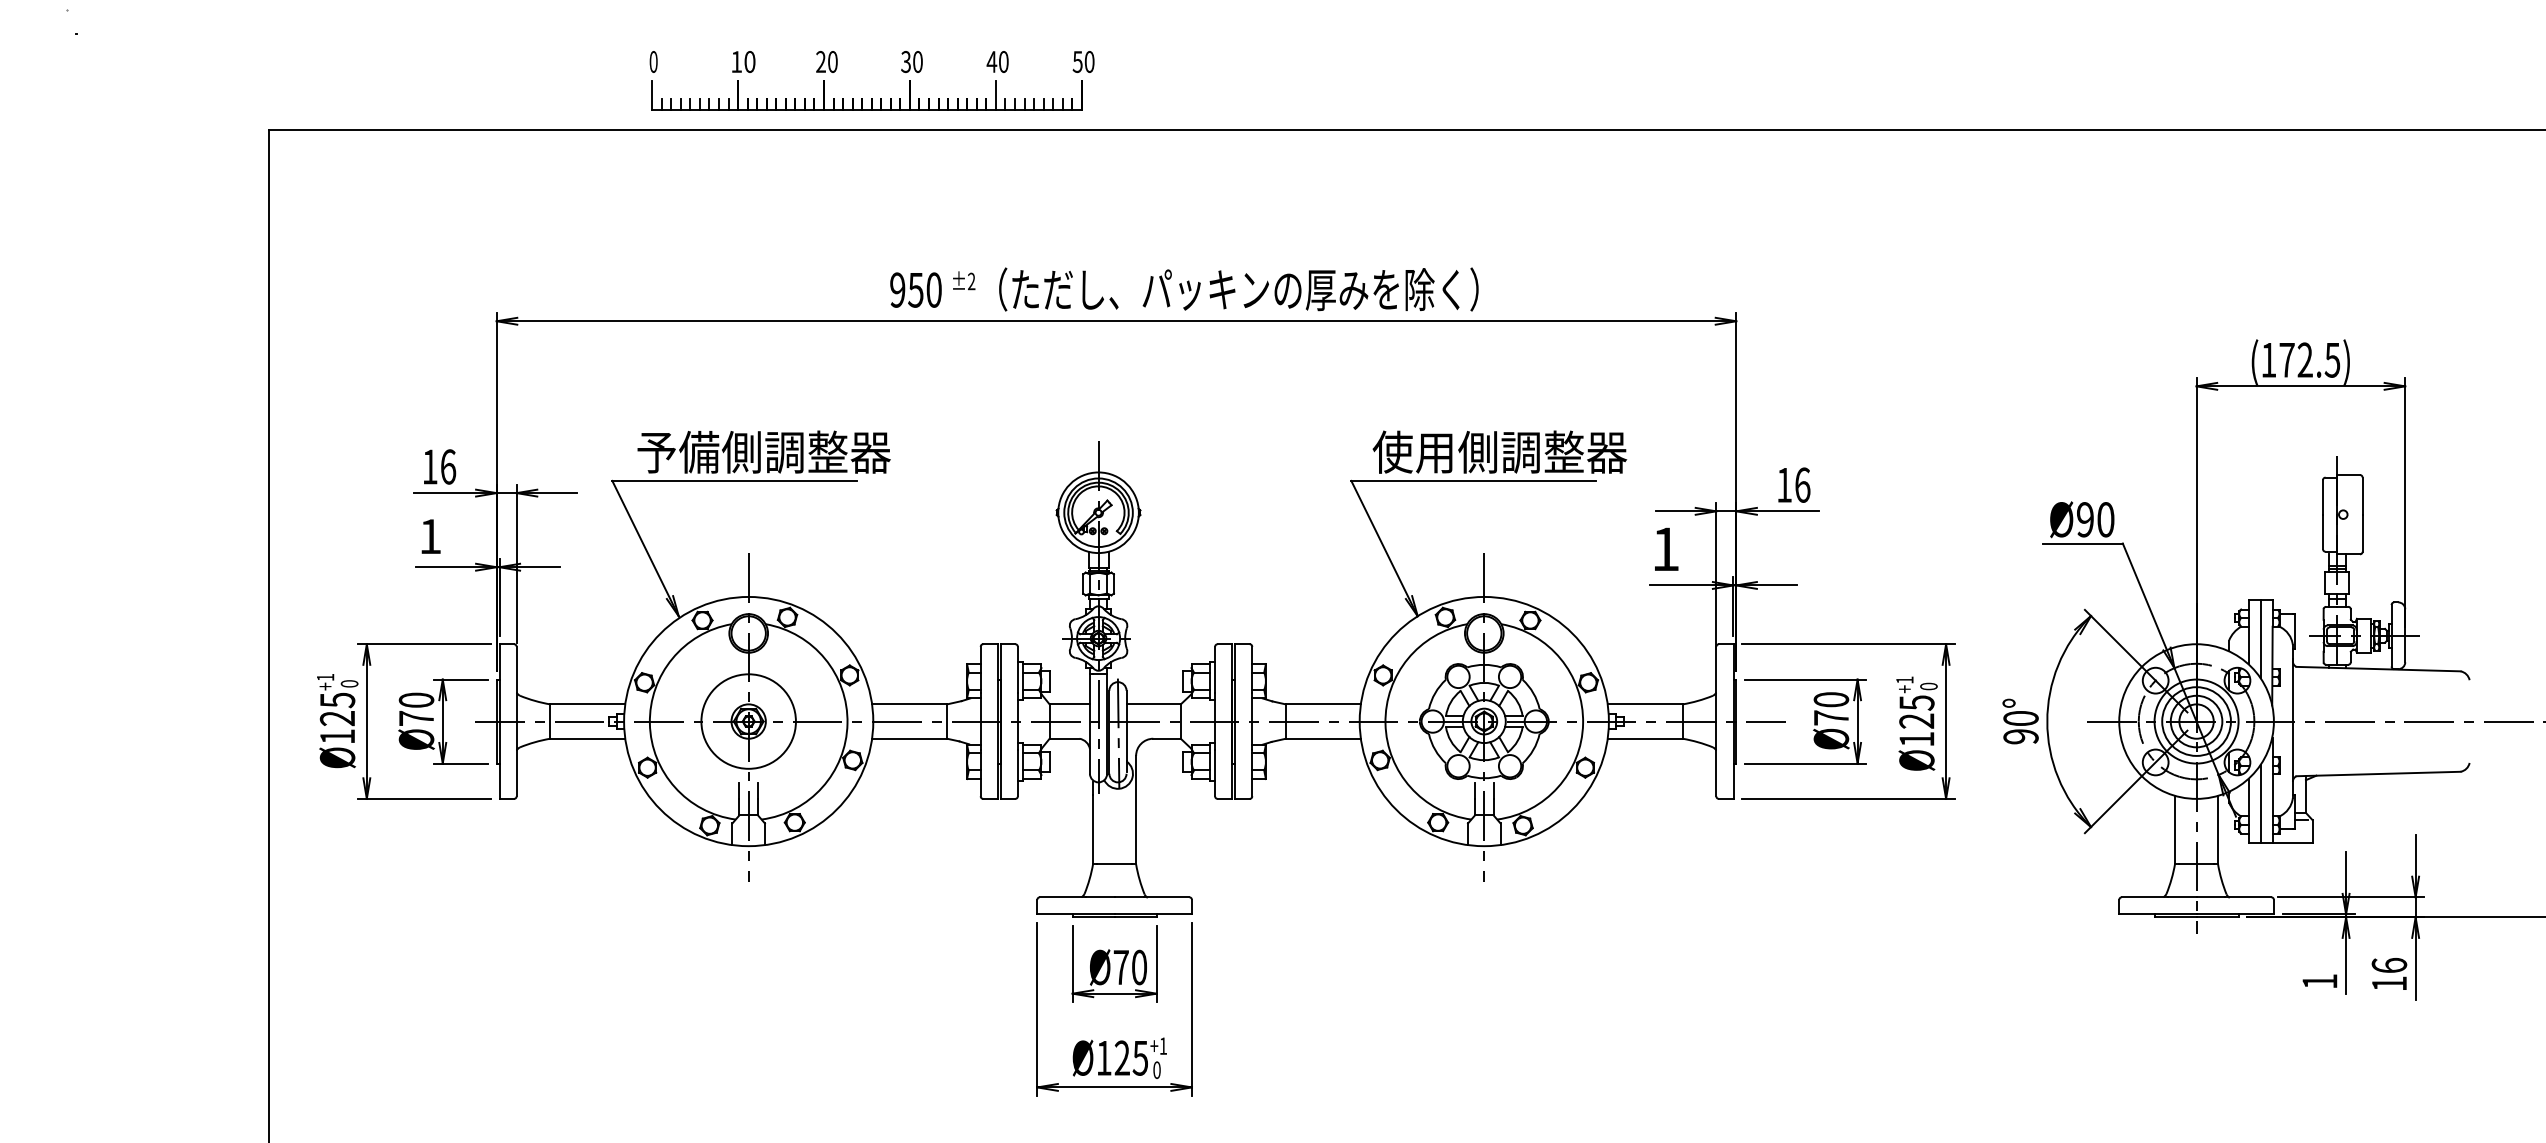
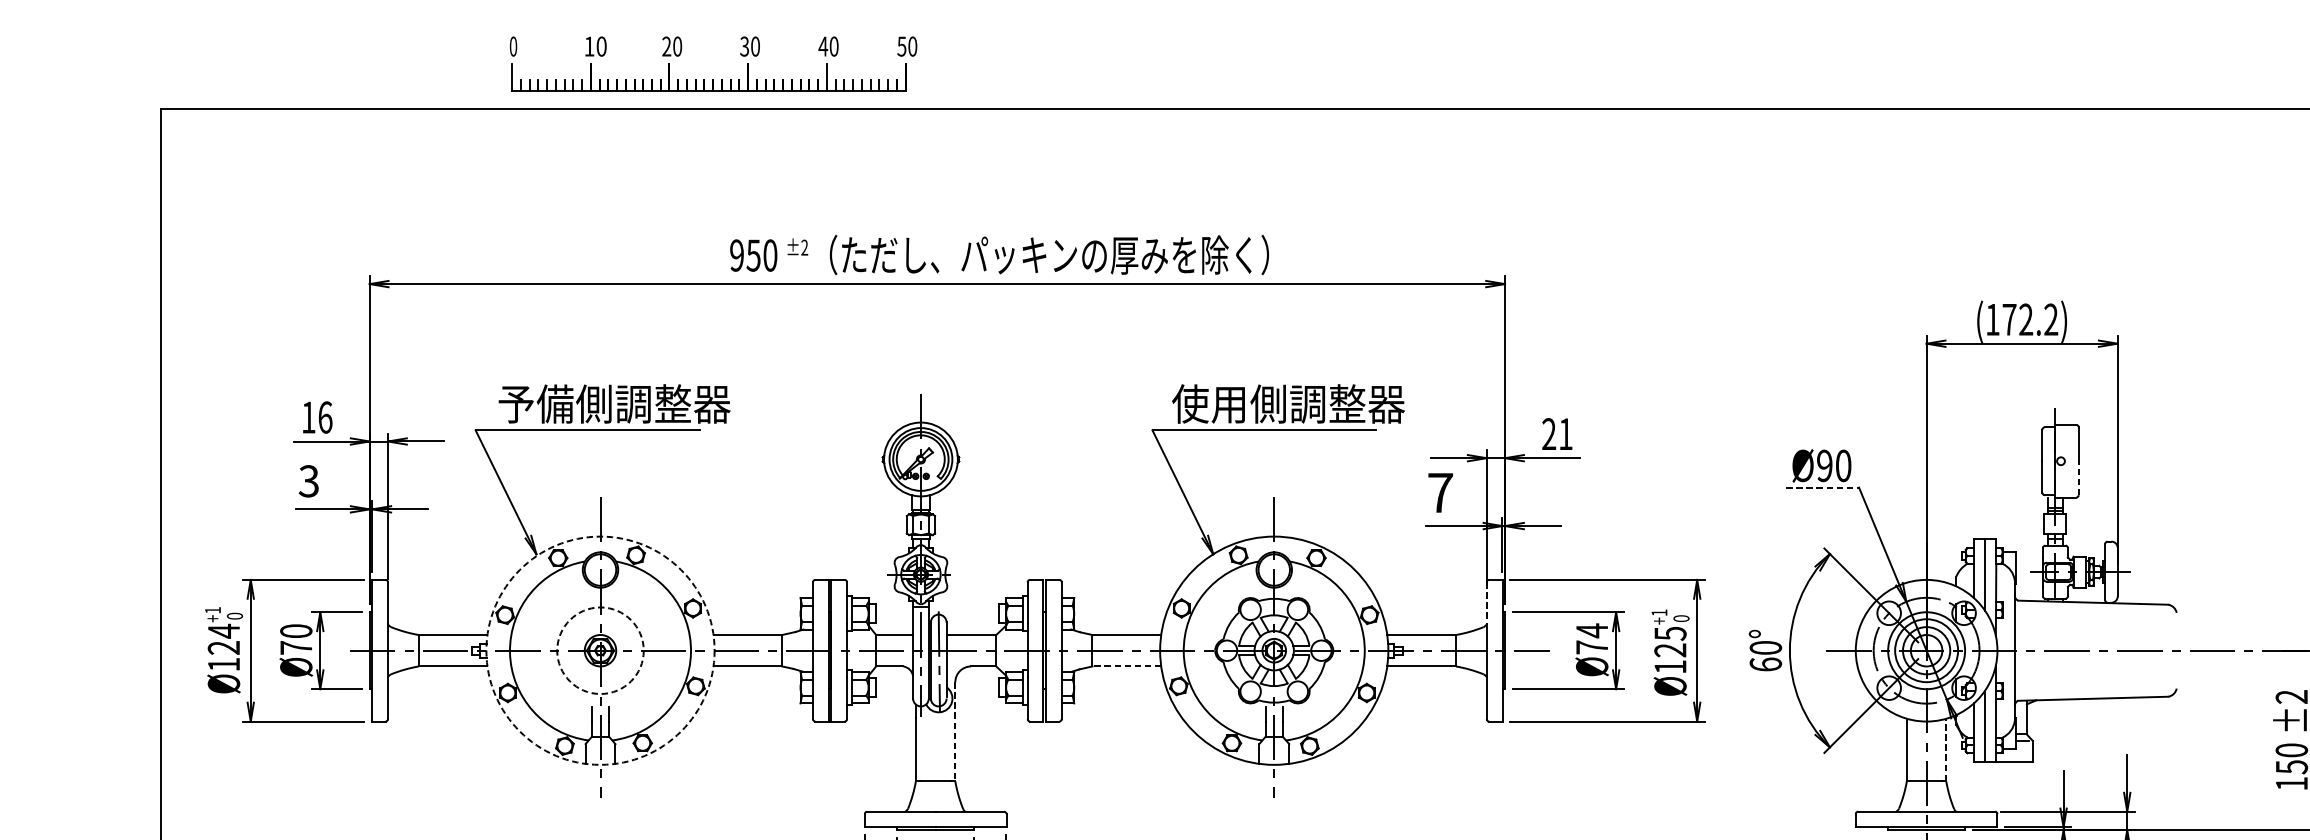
text: (2332, 359) -> (2051, 319), (172.5) -> (172.2)
text: (1793, 484) -> (1557, 433), 16 -> 21
line: (2362, 533) -> (2078, 478), solid -> dashed
text: (429, 536) -> (308, 481), 1 -> 3
line: (2083, 543) -> (1823, 487), solid -> dashed
text: (1665, 548) -> (1440, 492), 1 -> 7
line: (1716, 669) -> (1486, 603), solid -> dashed
text: (1831, 699) -> (1592, 630), Ø70 -> Ø74
text: (337, 700) -> (223, 631), Ø125 -> Ø124
circle: (748, 721) -> (600, 650), solid -> dashed
circle: (748, 721) -> (600, 650), solid -> dashed
text: (2020, 736) -> (1765, 664), 90° -> 60°
line: (1323, 738) -> (1126, 666), solid -> dashed
line: (1136, 810) -> (955, 732), solid -> dashed
line: (2218, 829) -> (1946, 749), solid -> dashed

